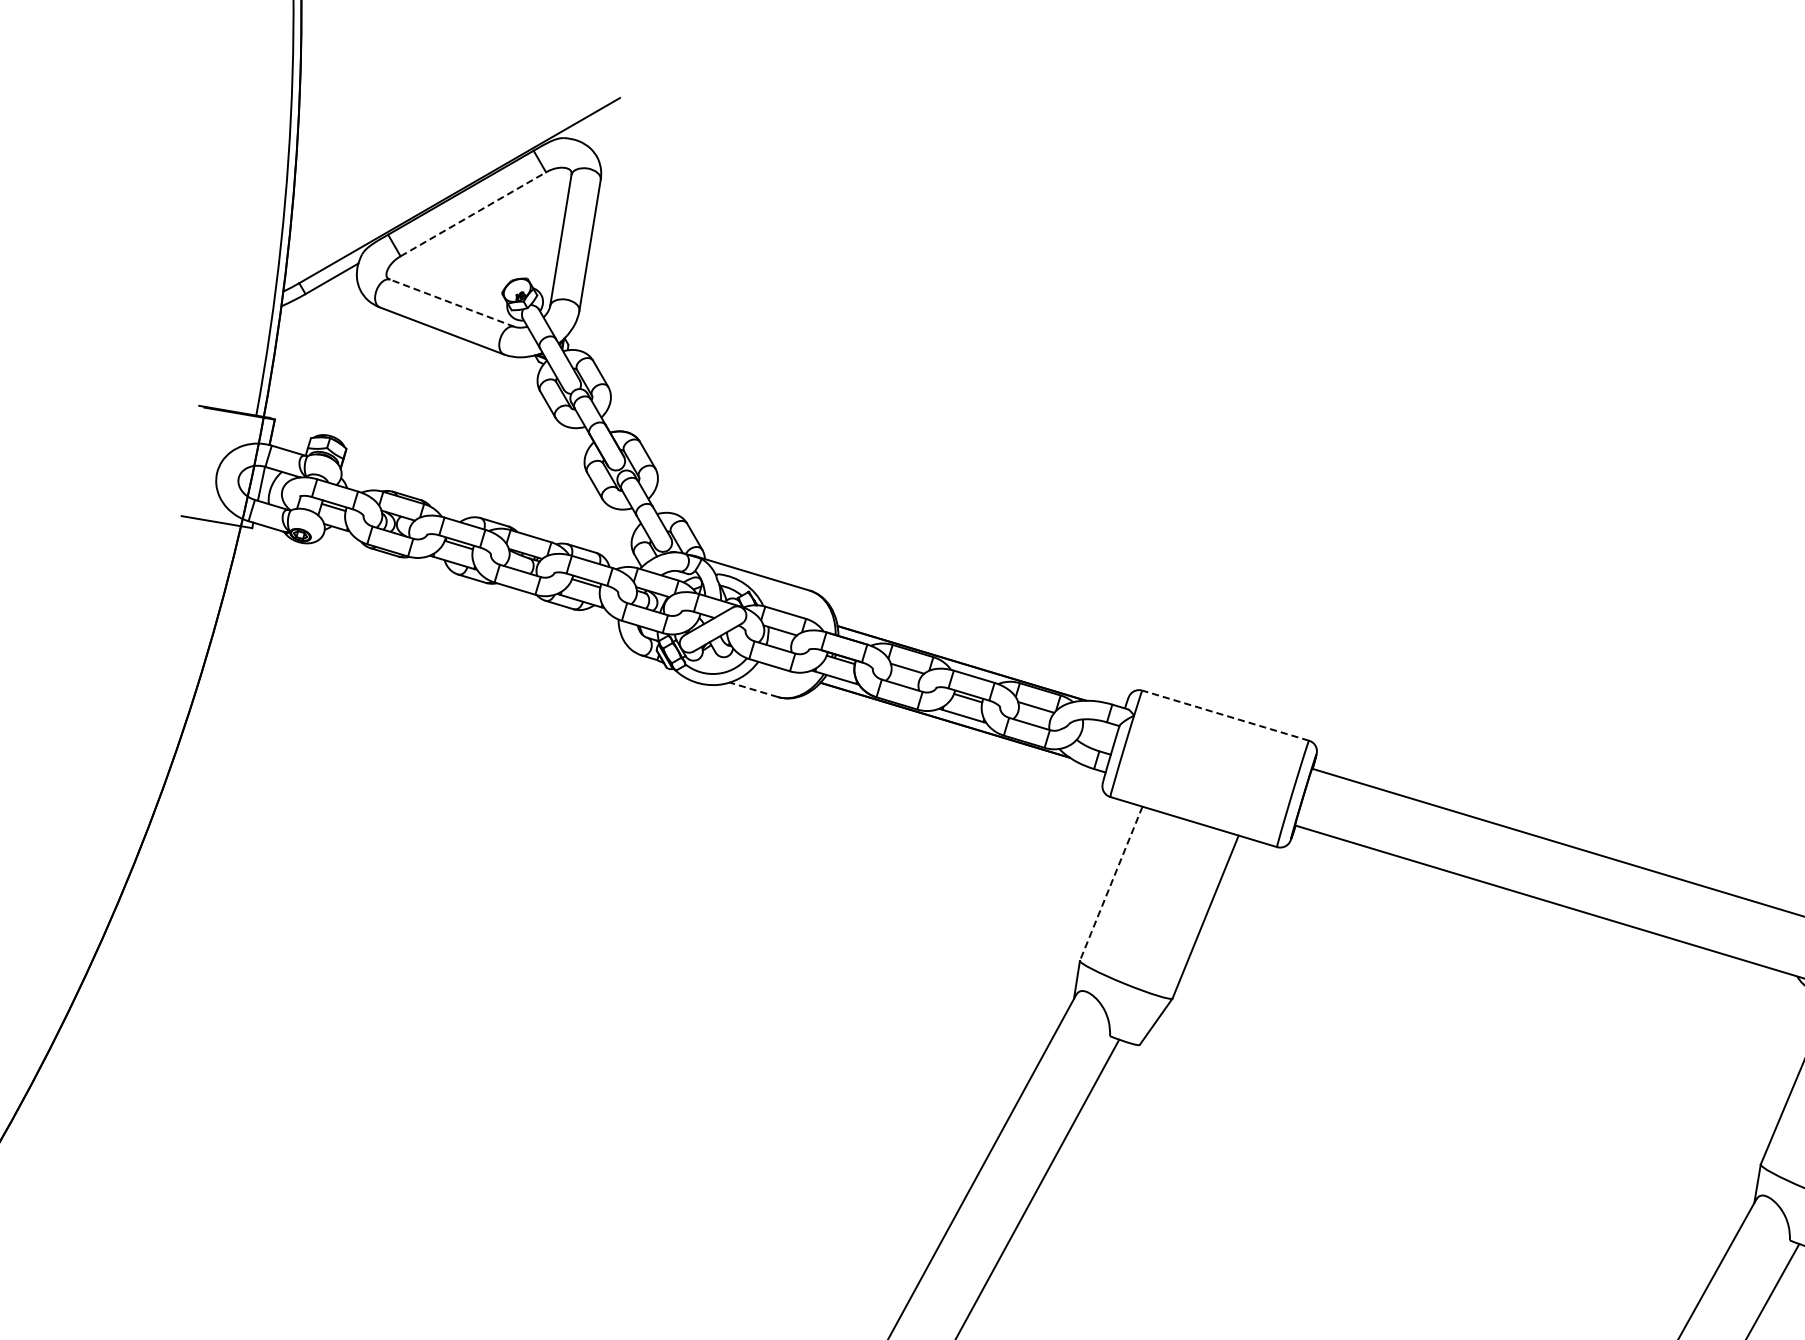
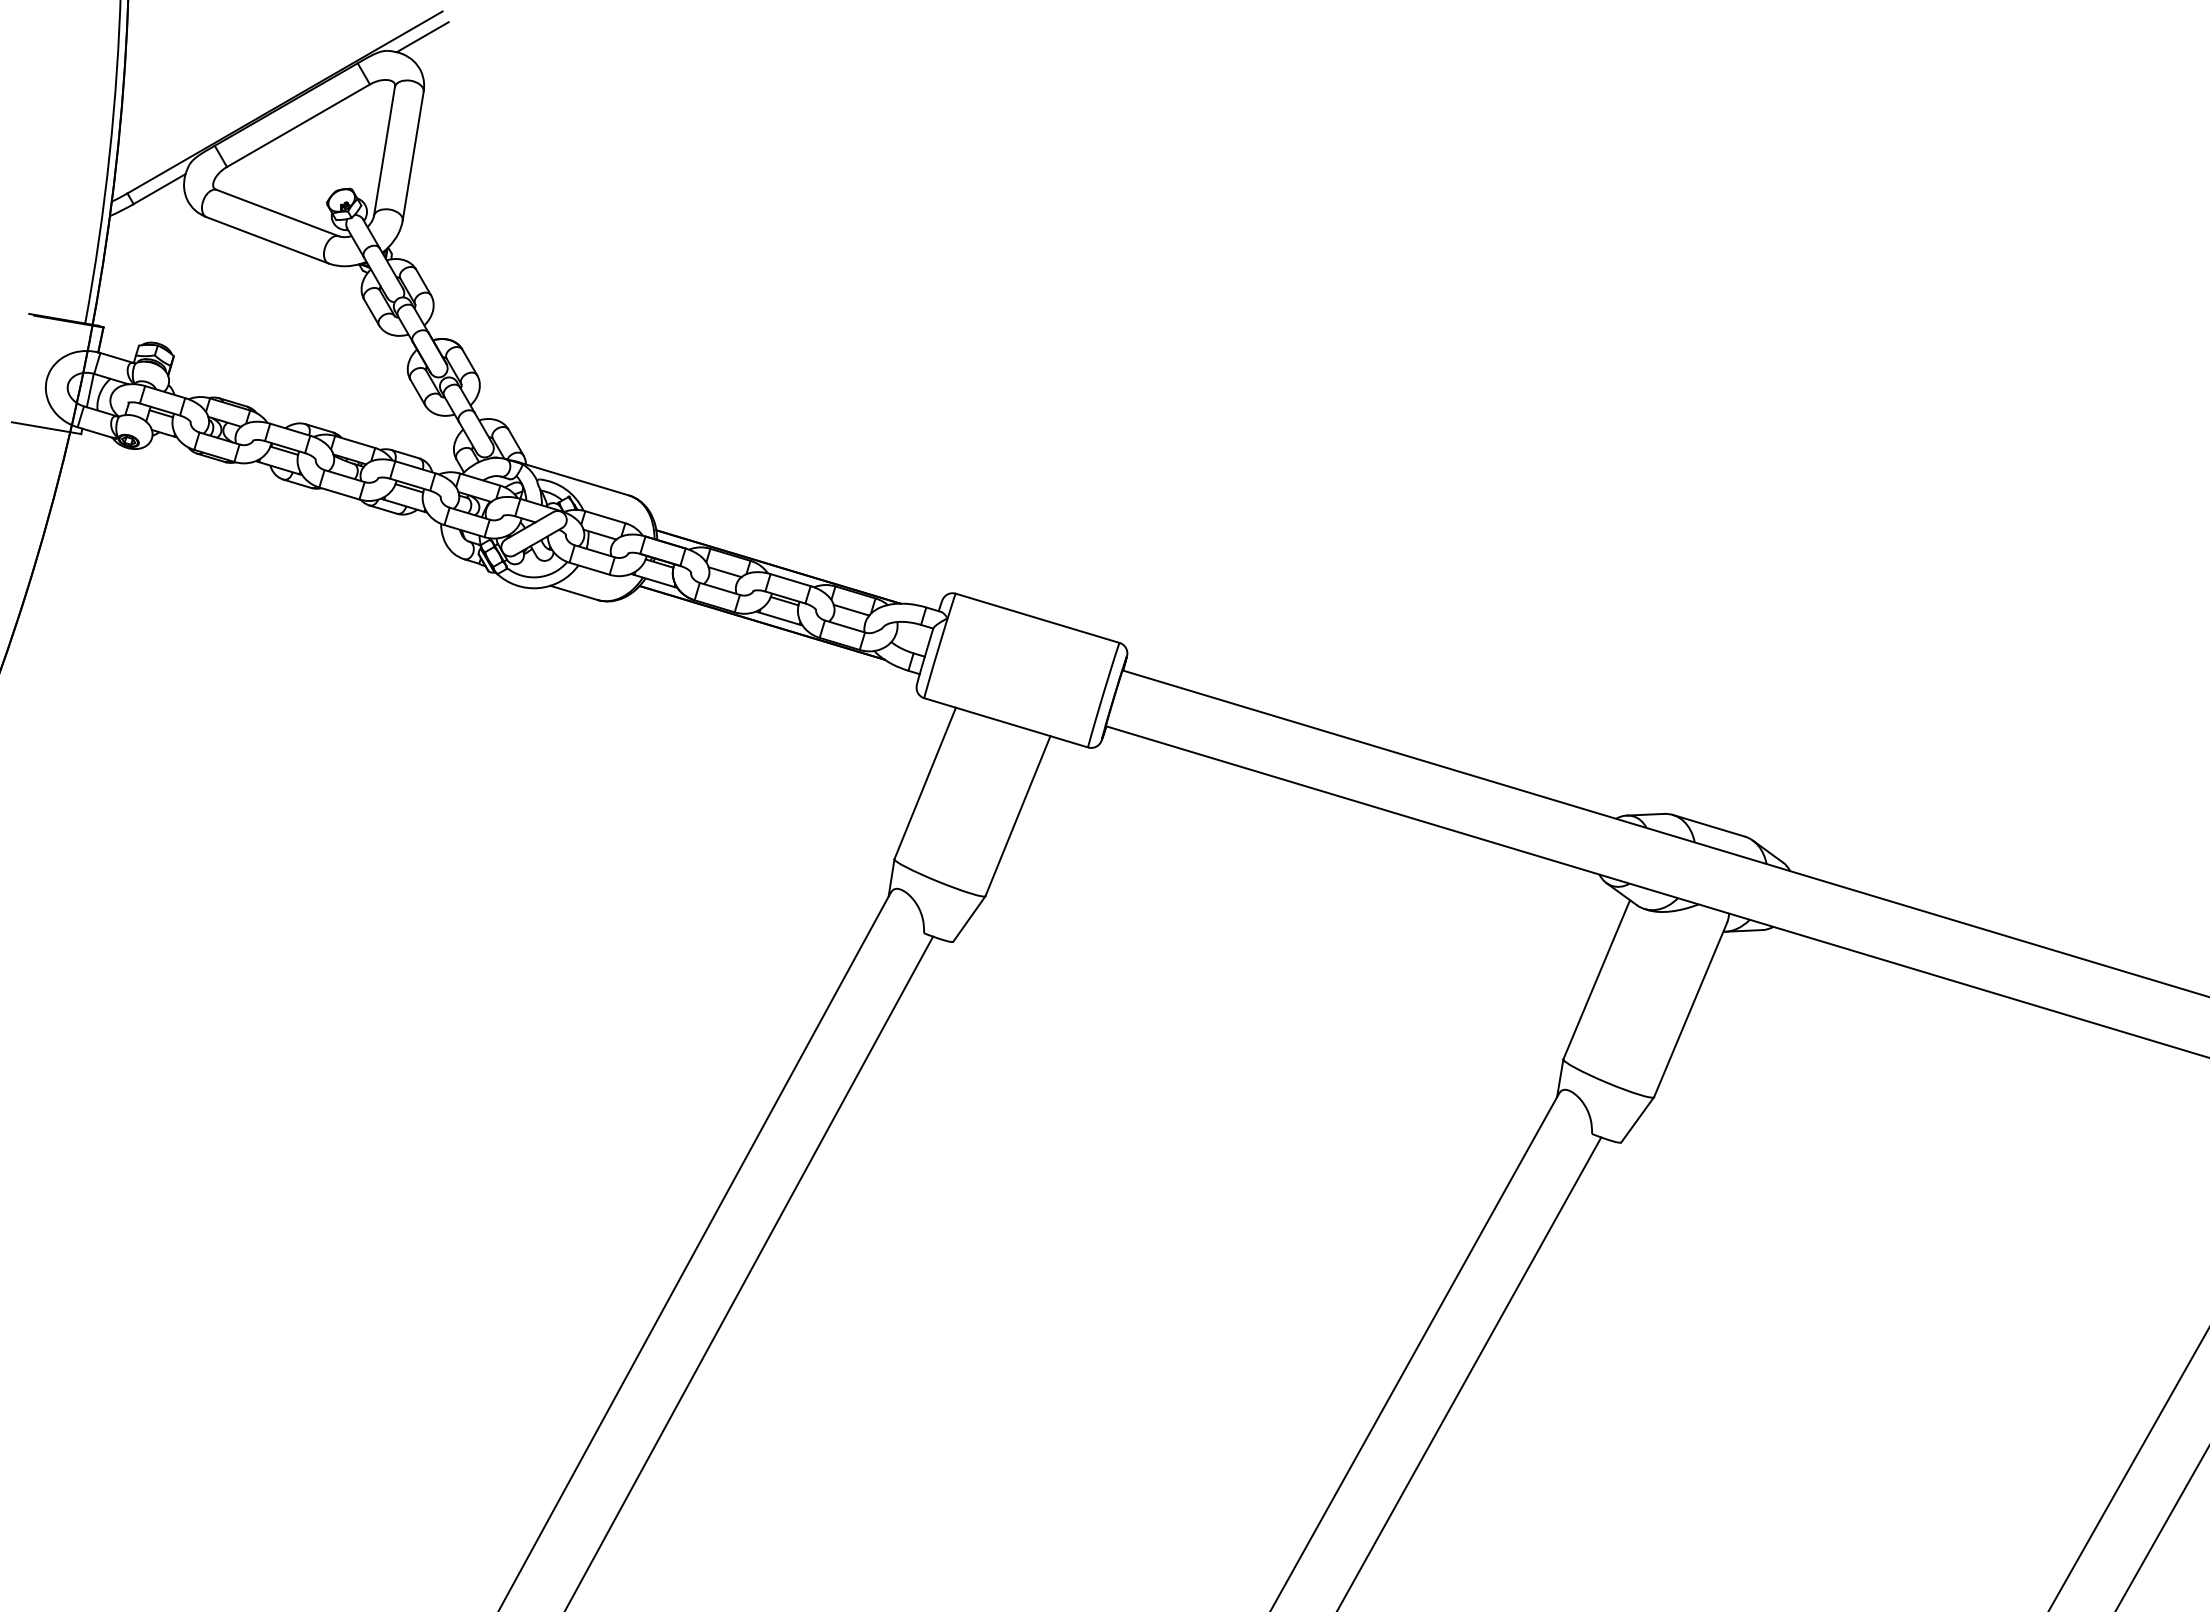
line: (599, 124) -> (422, 37), added
line: (473, 214) -> (298, 125), dashed -> solid
line: (451, 302) -> (277, 212), dashed -> solid
line: (754, 689) -> (574, 592), dashed -> solid
line: (1225, 715) -> (1037, 618), dashed -> solid
line: (1111, 883) -> (925, 783), dashed -> solid

